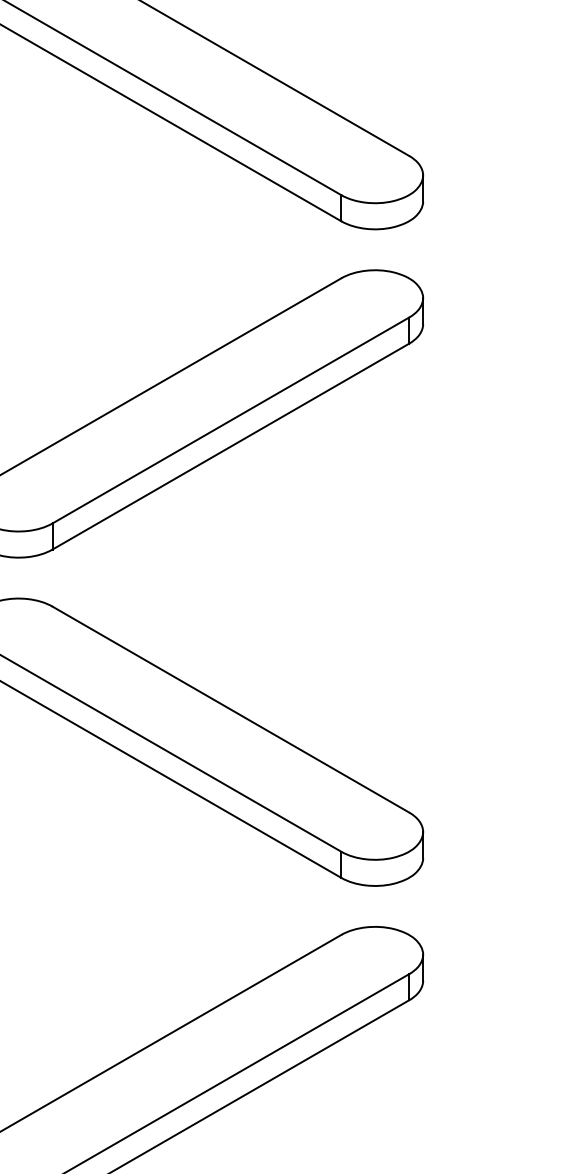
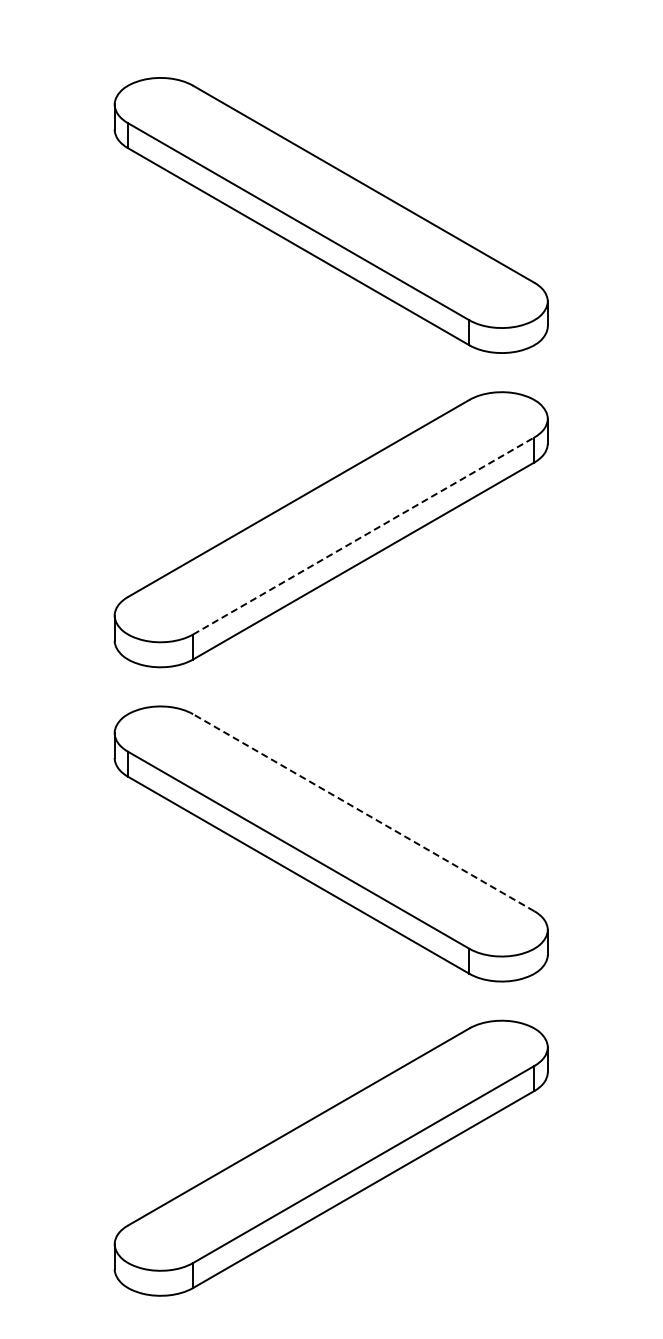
line: (230, 421) -> (363, 536), solid -> dashed
line: (230, 709) -> (363, 812), solid -> dashed

